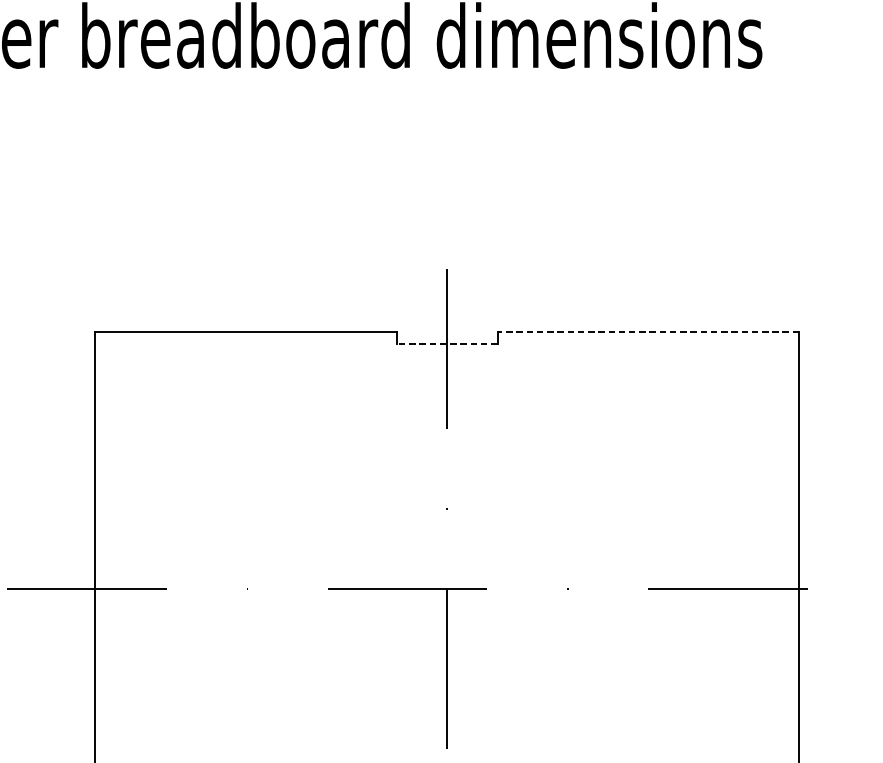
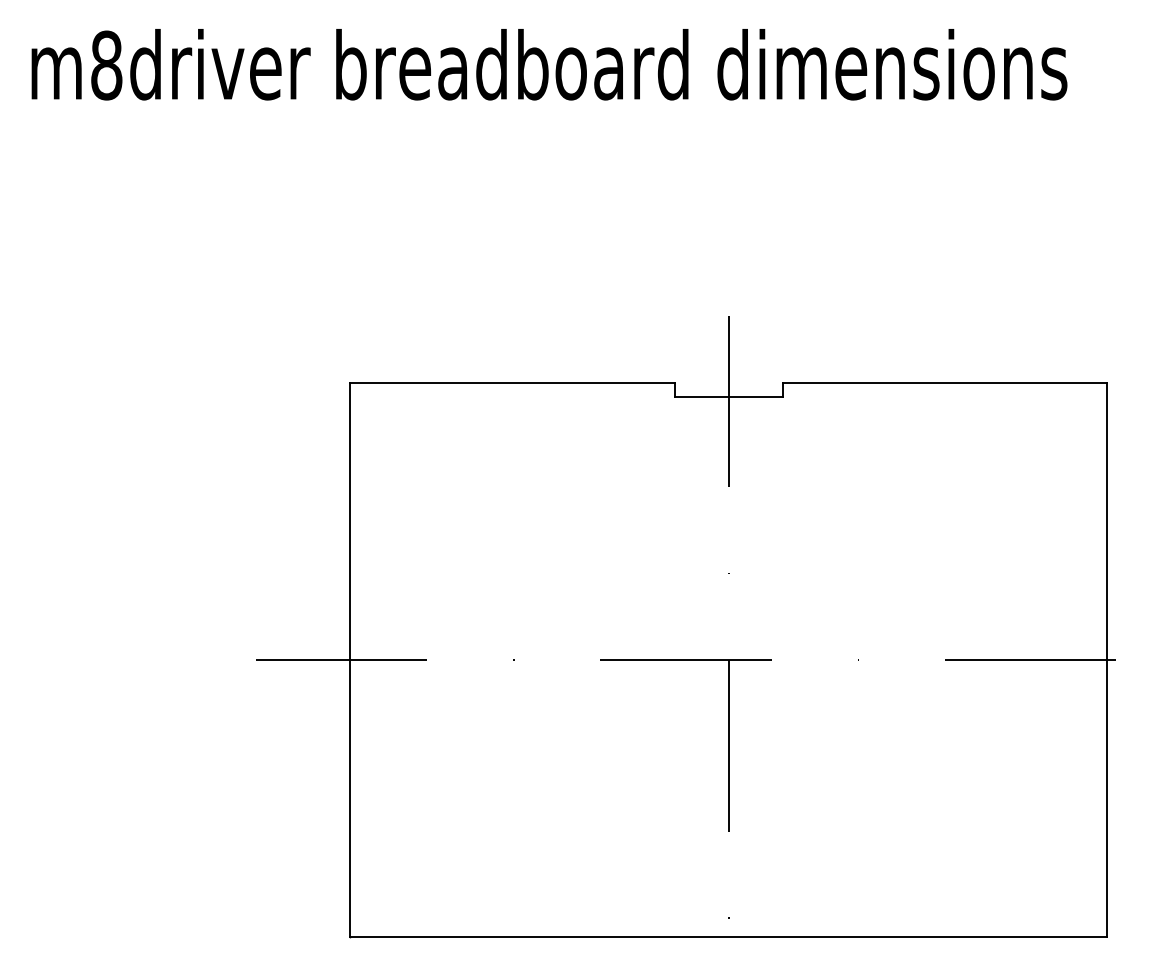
line: (648, 332) -> (944, 383), dashed -> solid
line: (447, 344) -> (728, 396), dashed -> solid

